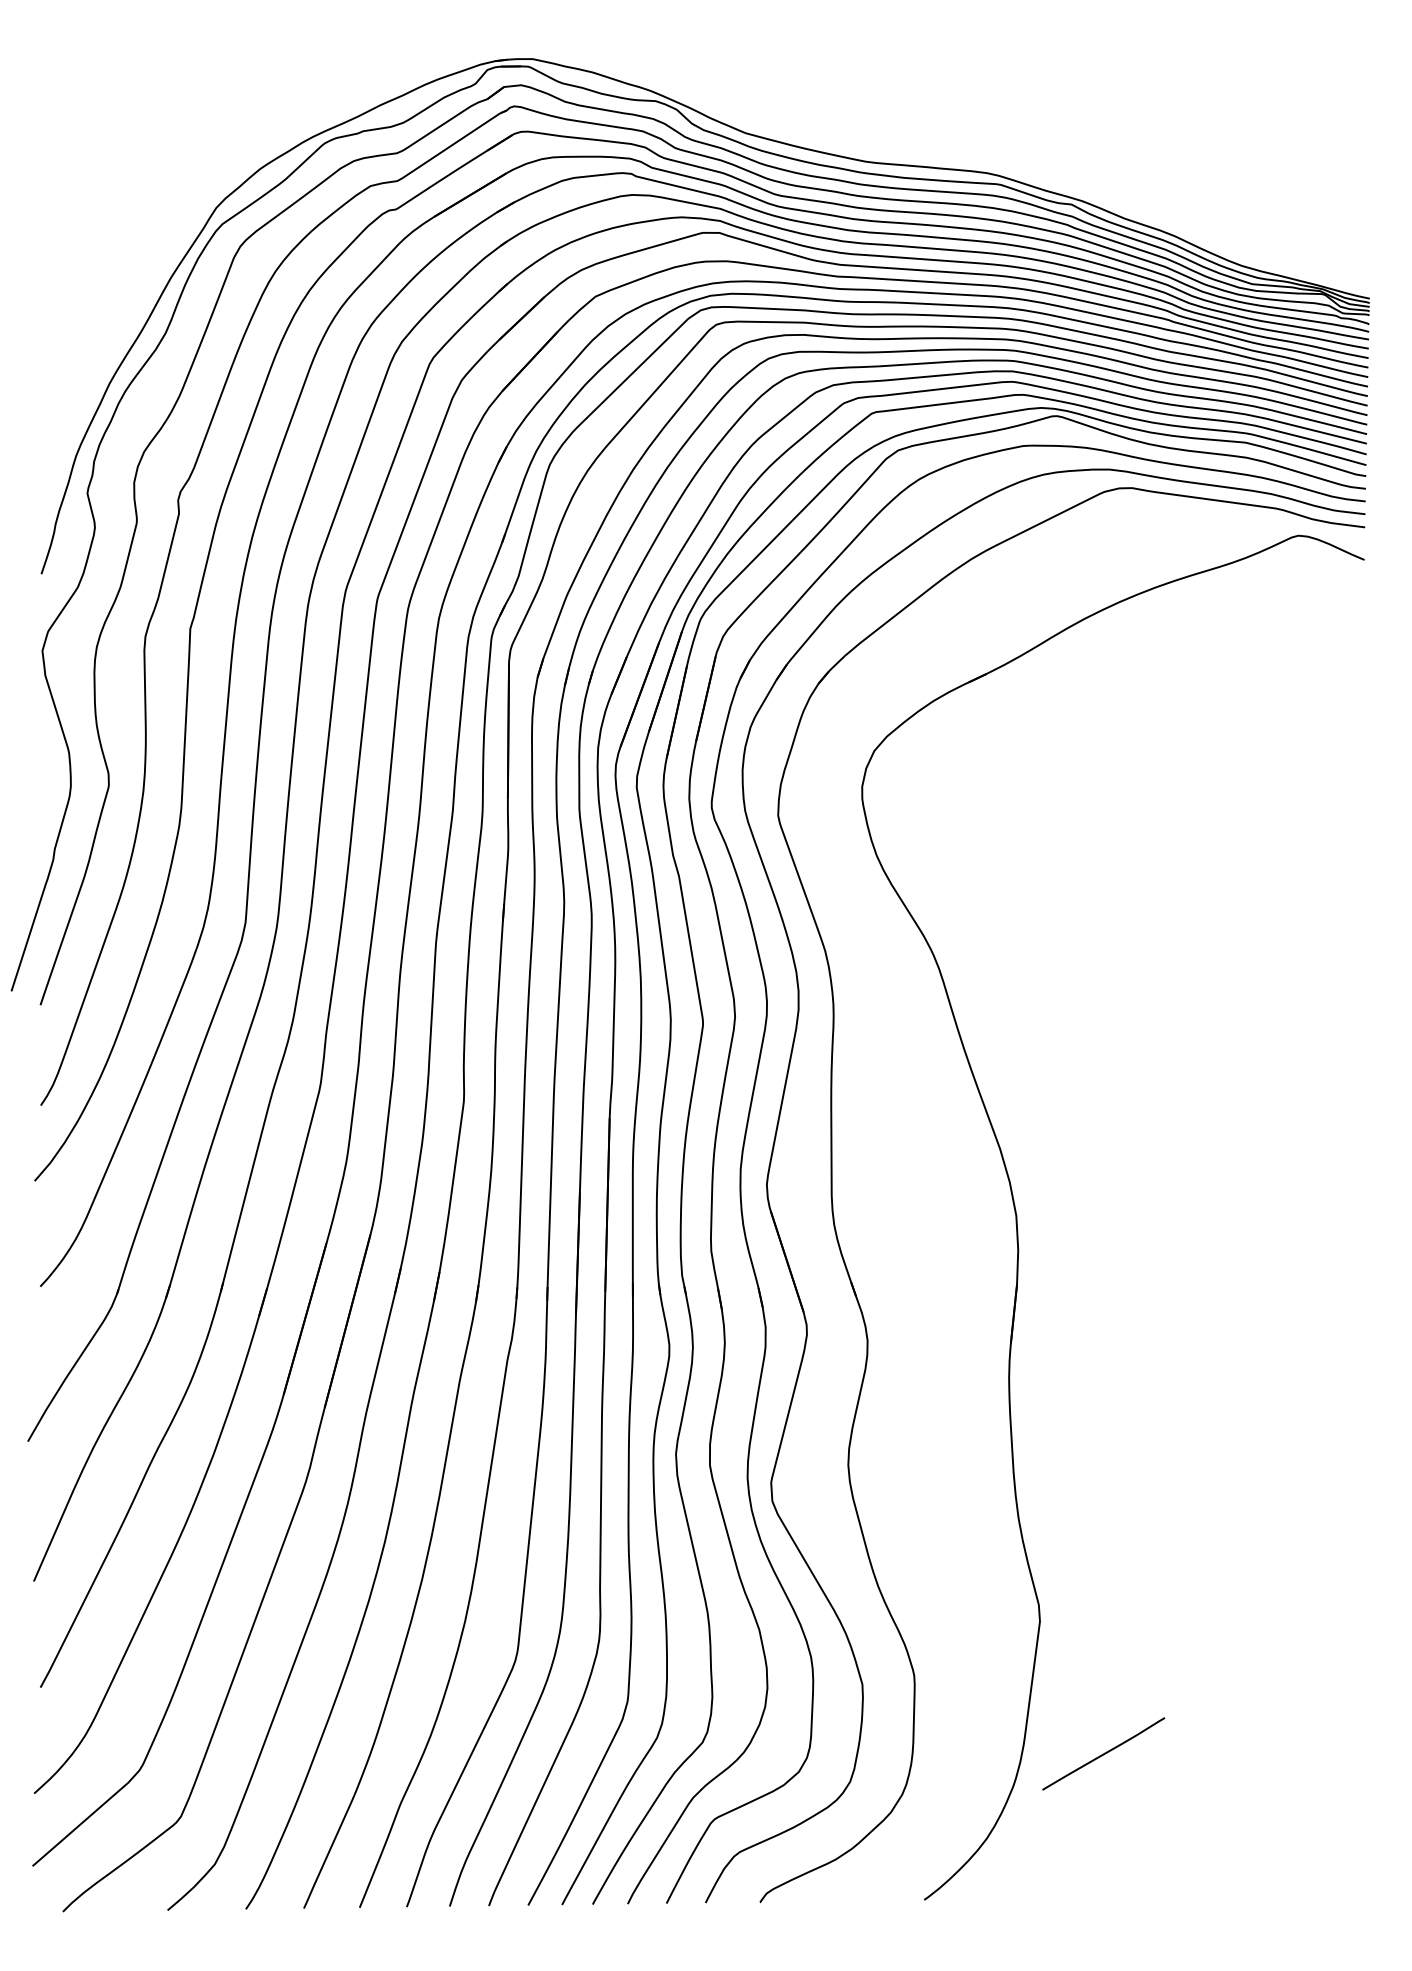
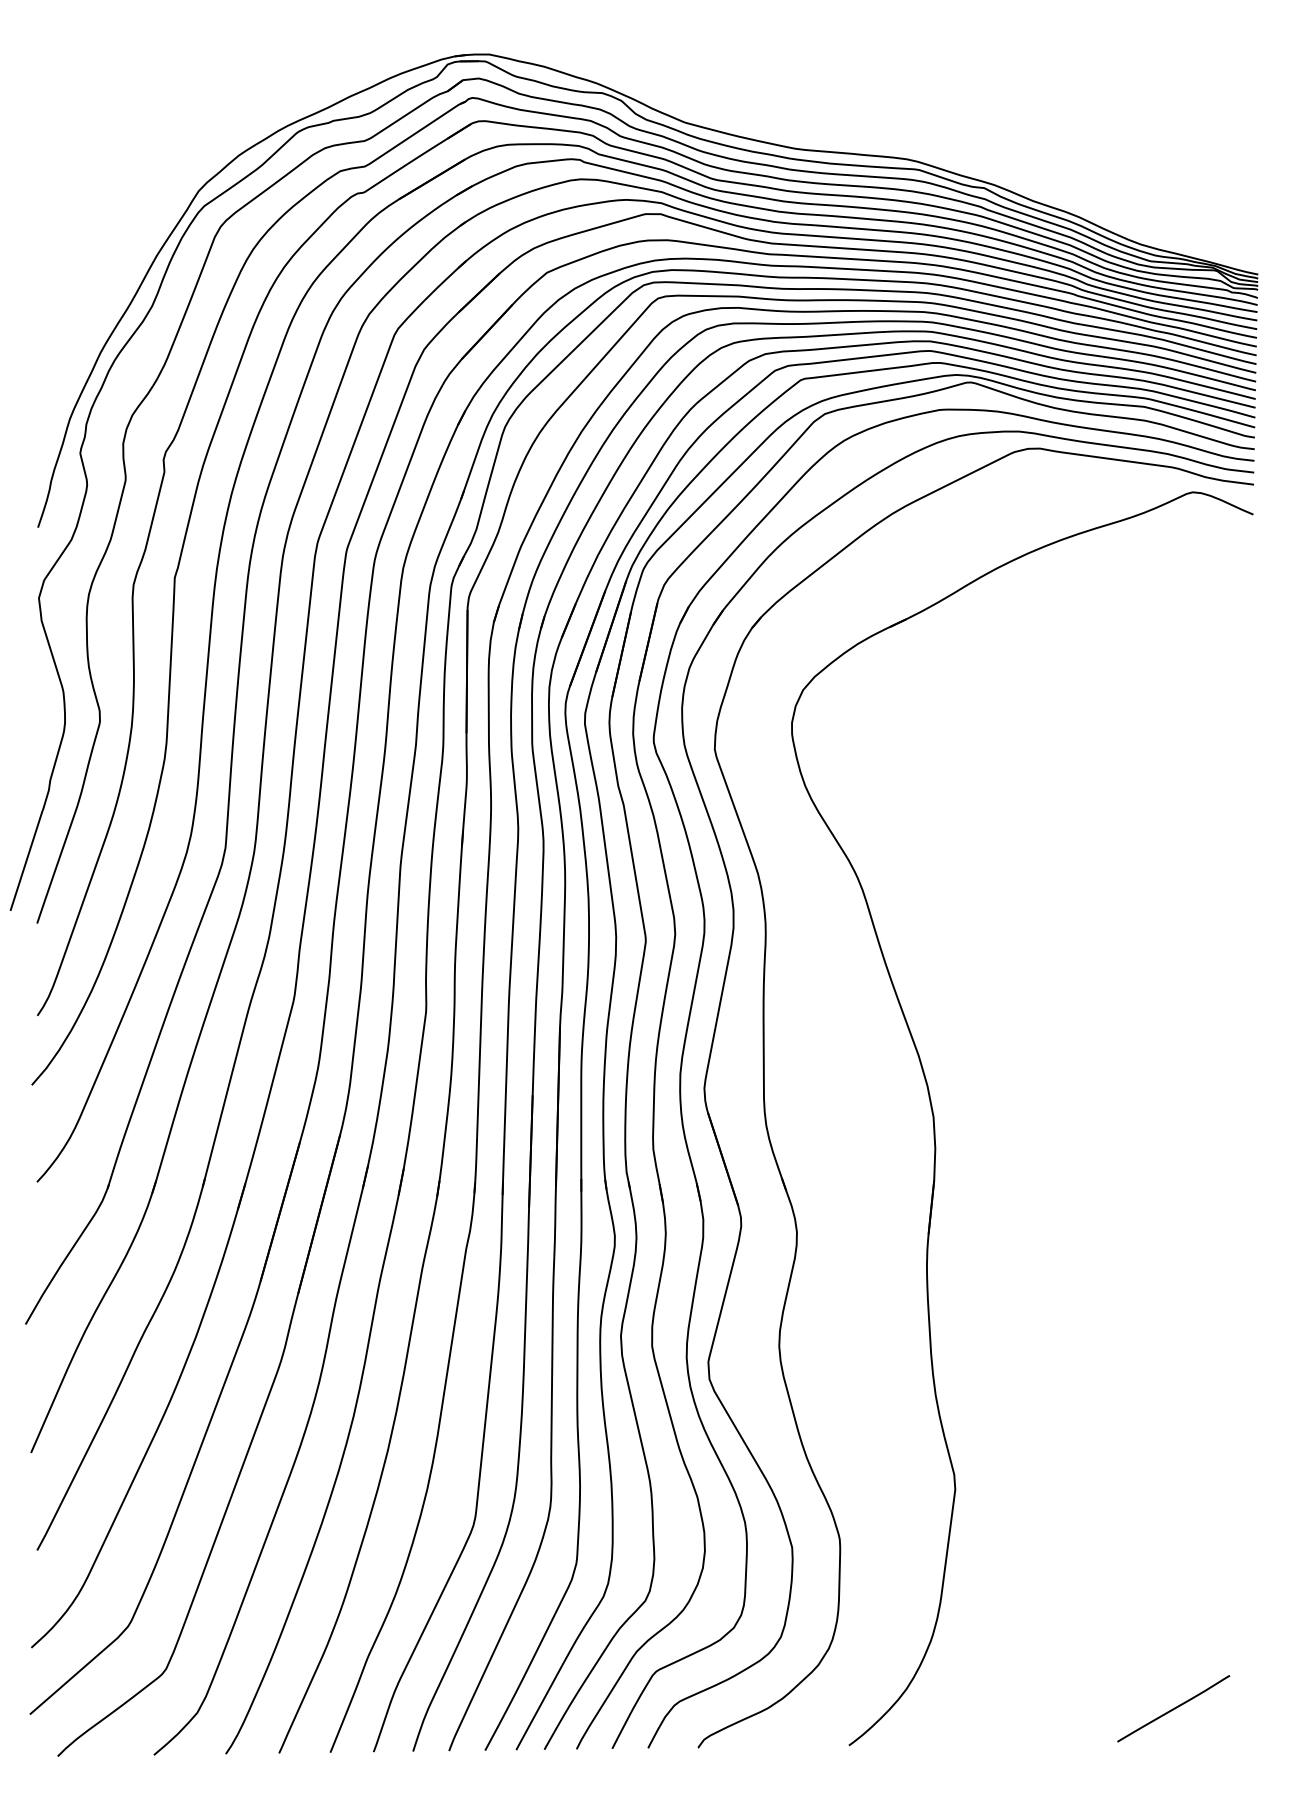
line: (1103, 1753) -> (1173, 1708), moved

